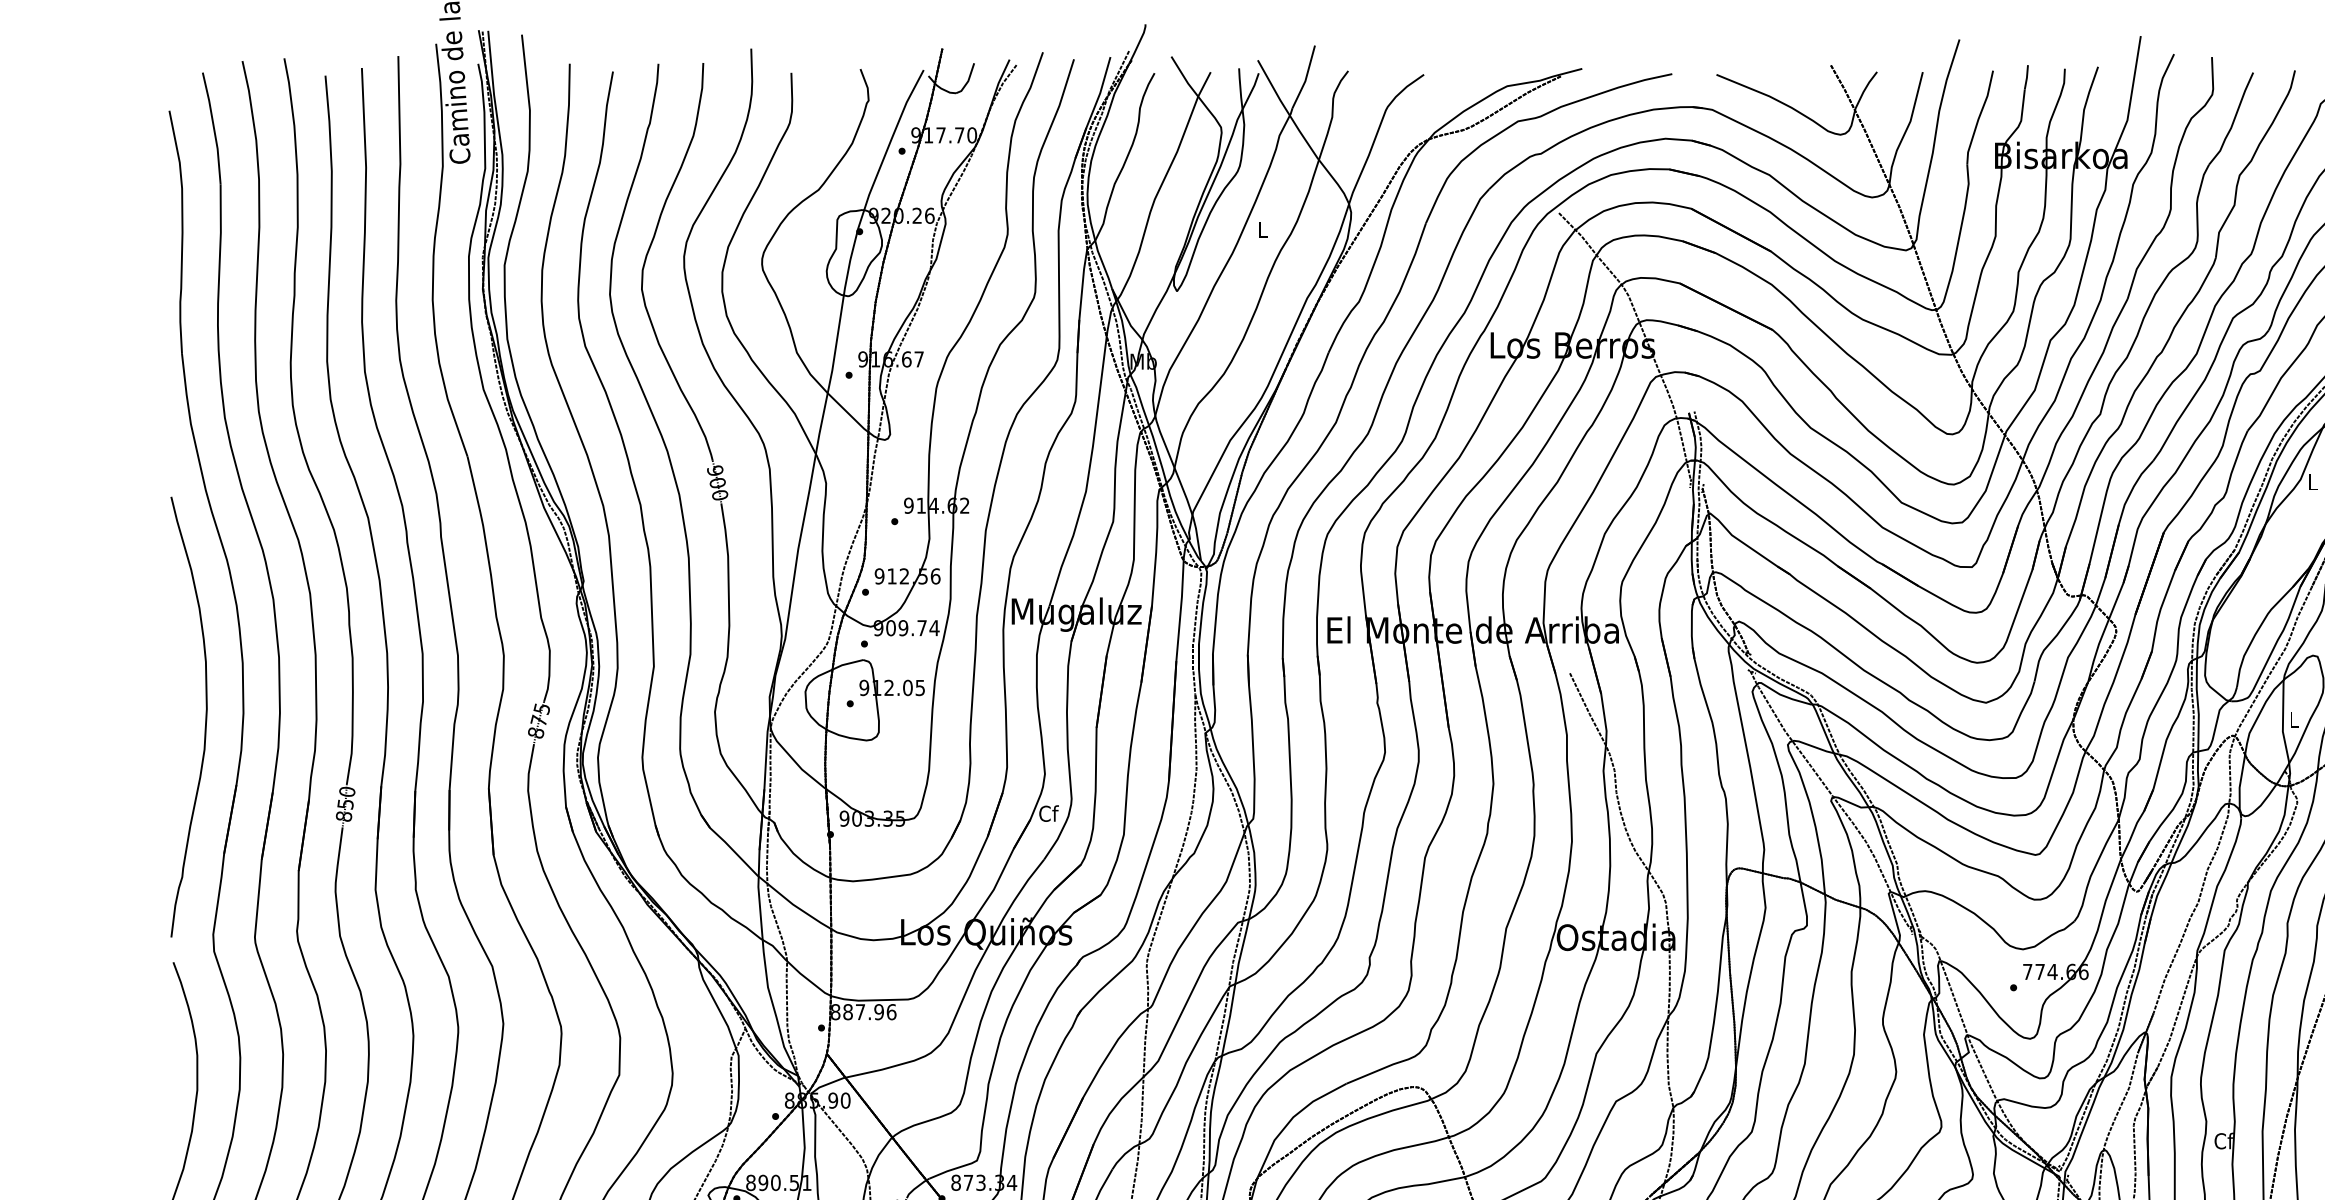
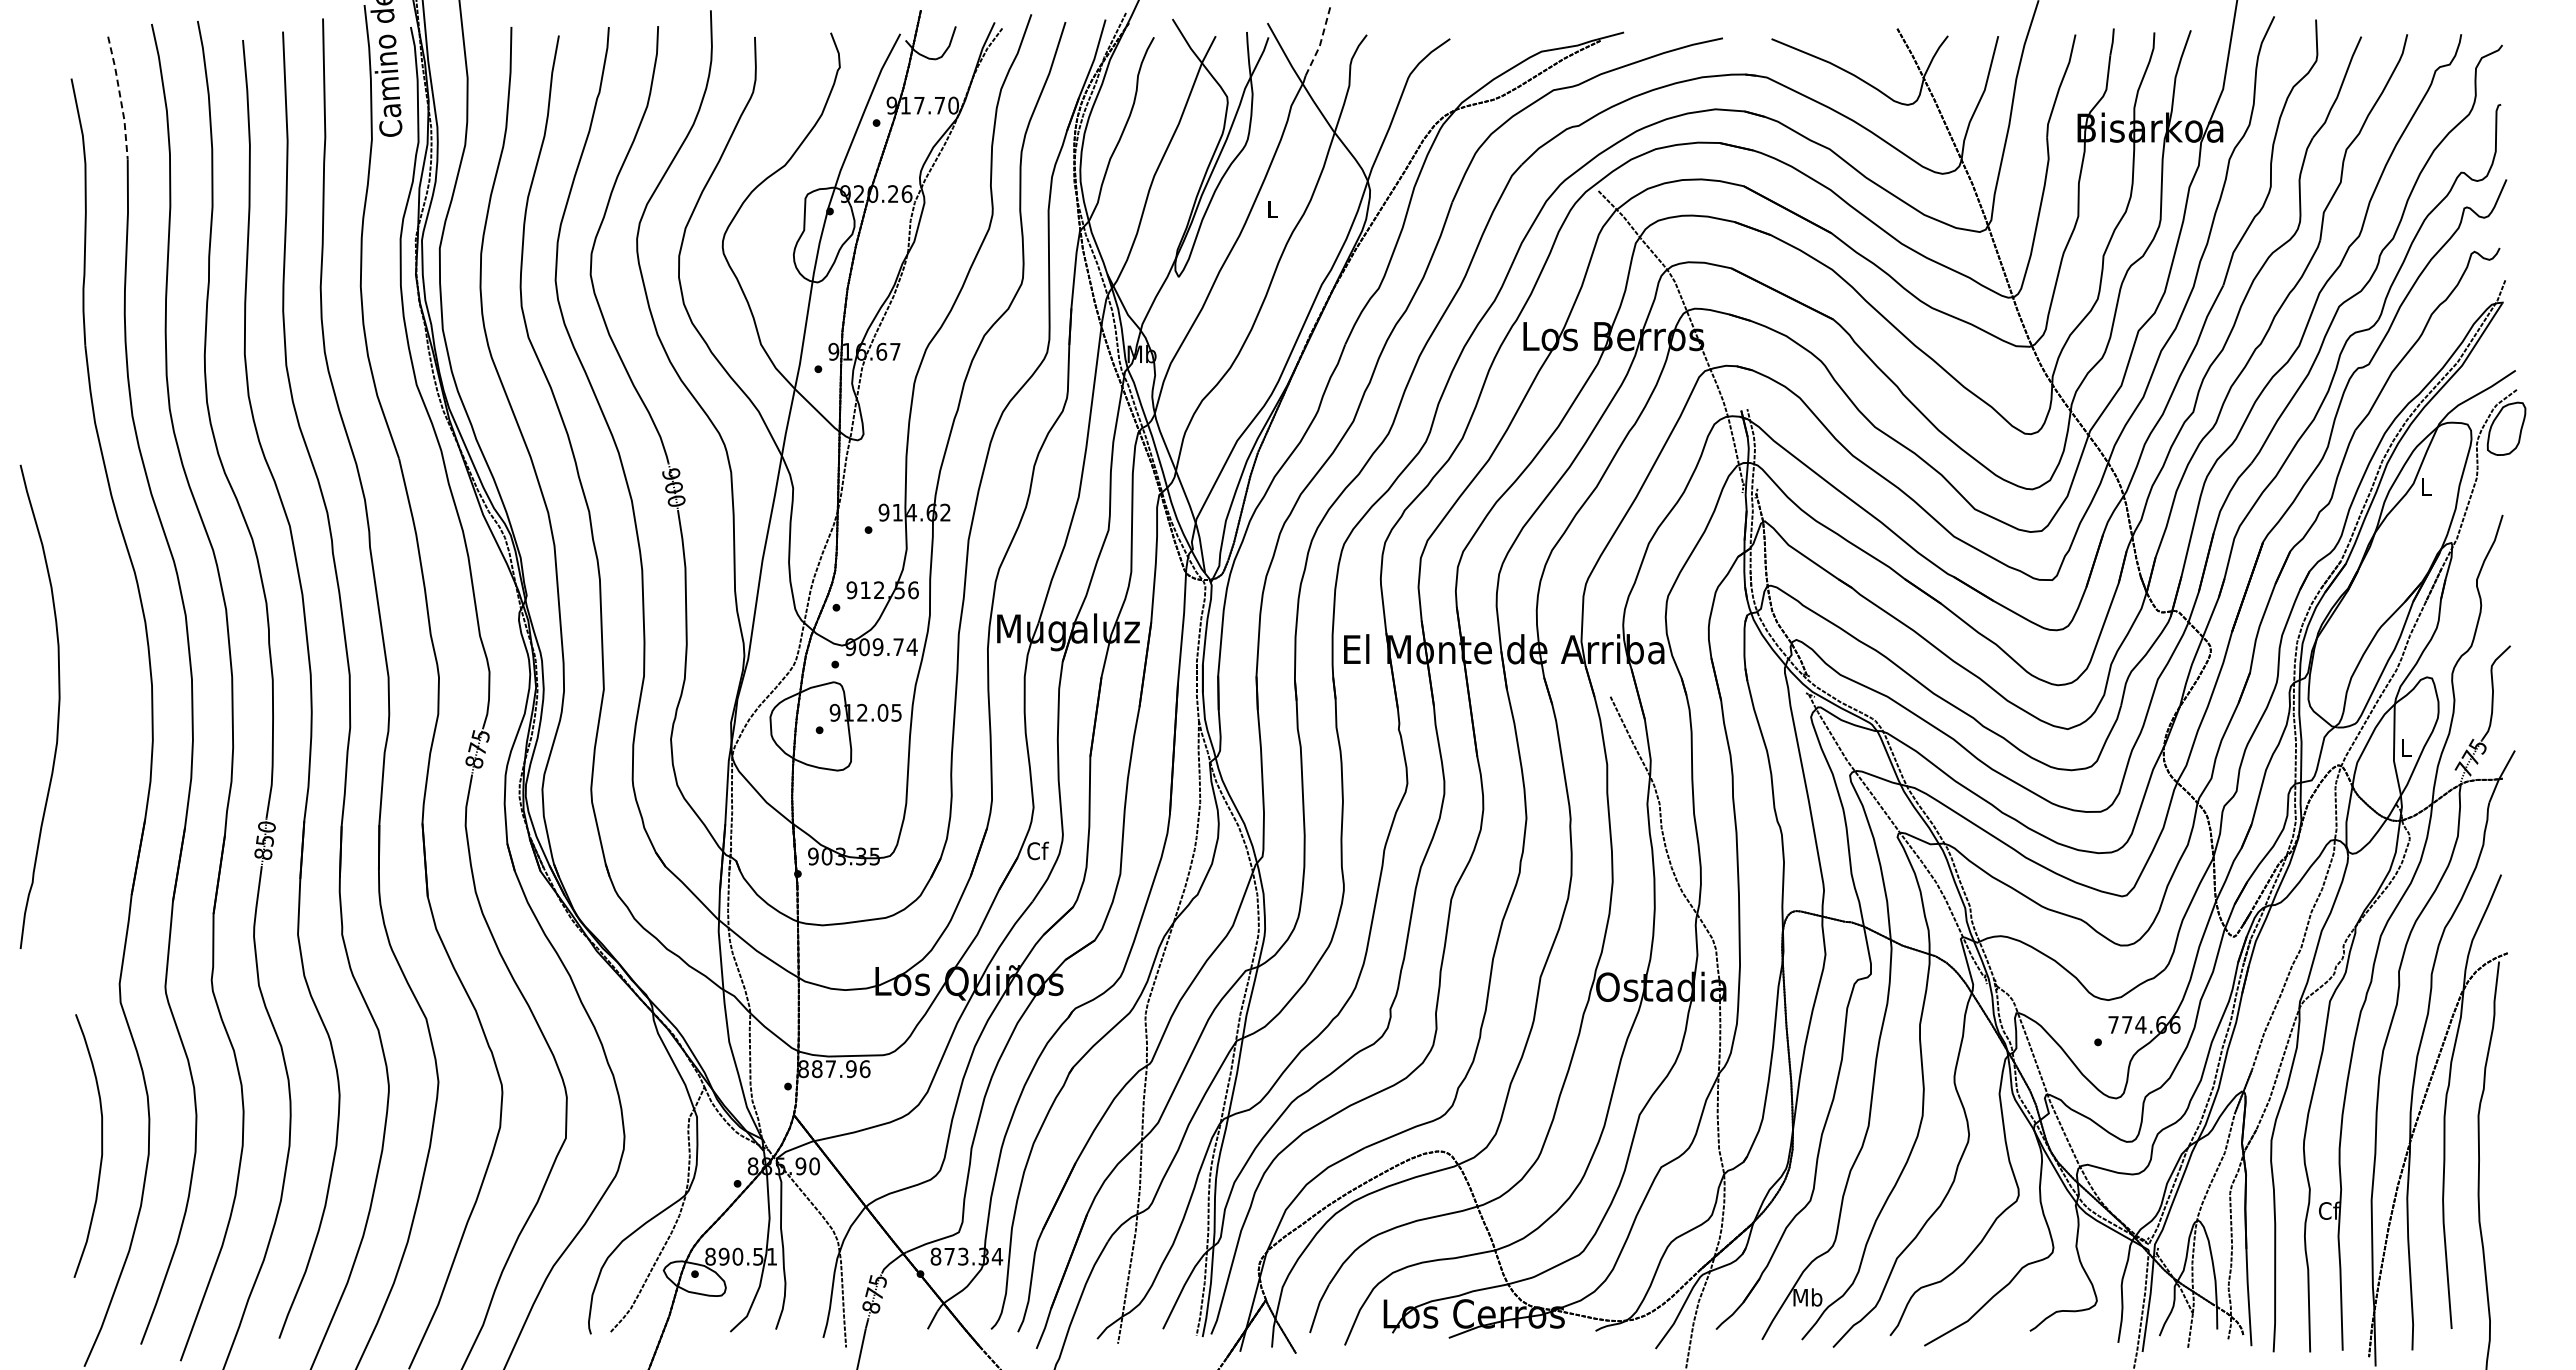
line: (1306, 77) -> (1320, 42), solid -> dashed
line: (214, 127) -> (120, 97), solid -> dashed
curve: (204, 722) -> (57, 712), moved

